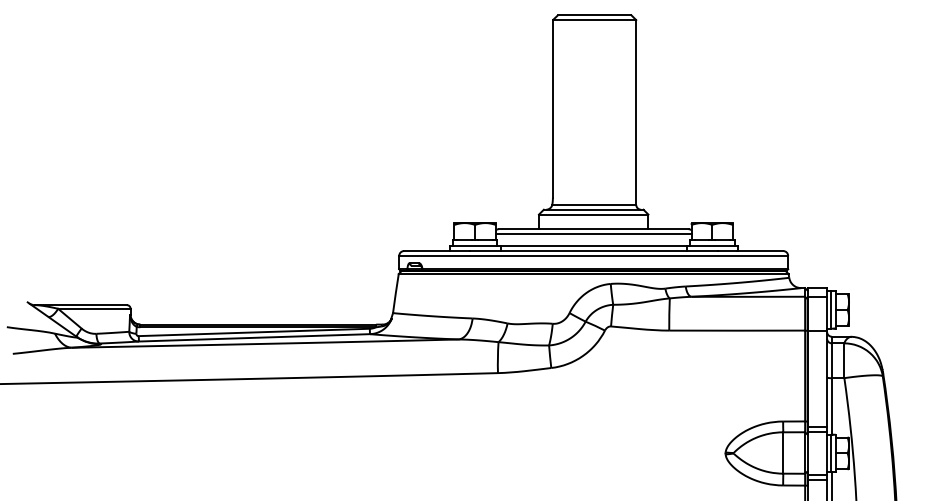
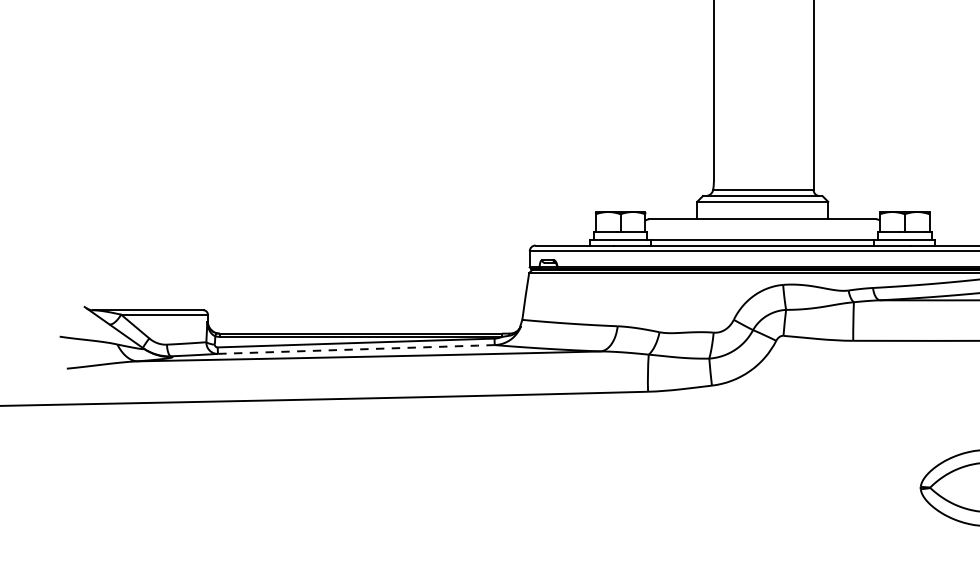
line: (593, 234) -> (762, 225), removed
line: (255, 337) -> (357, 349), solid -> dashed

